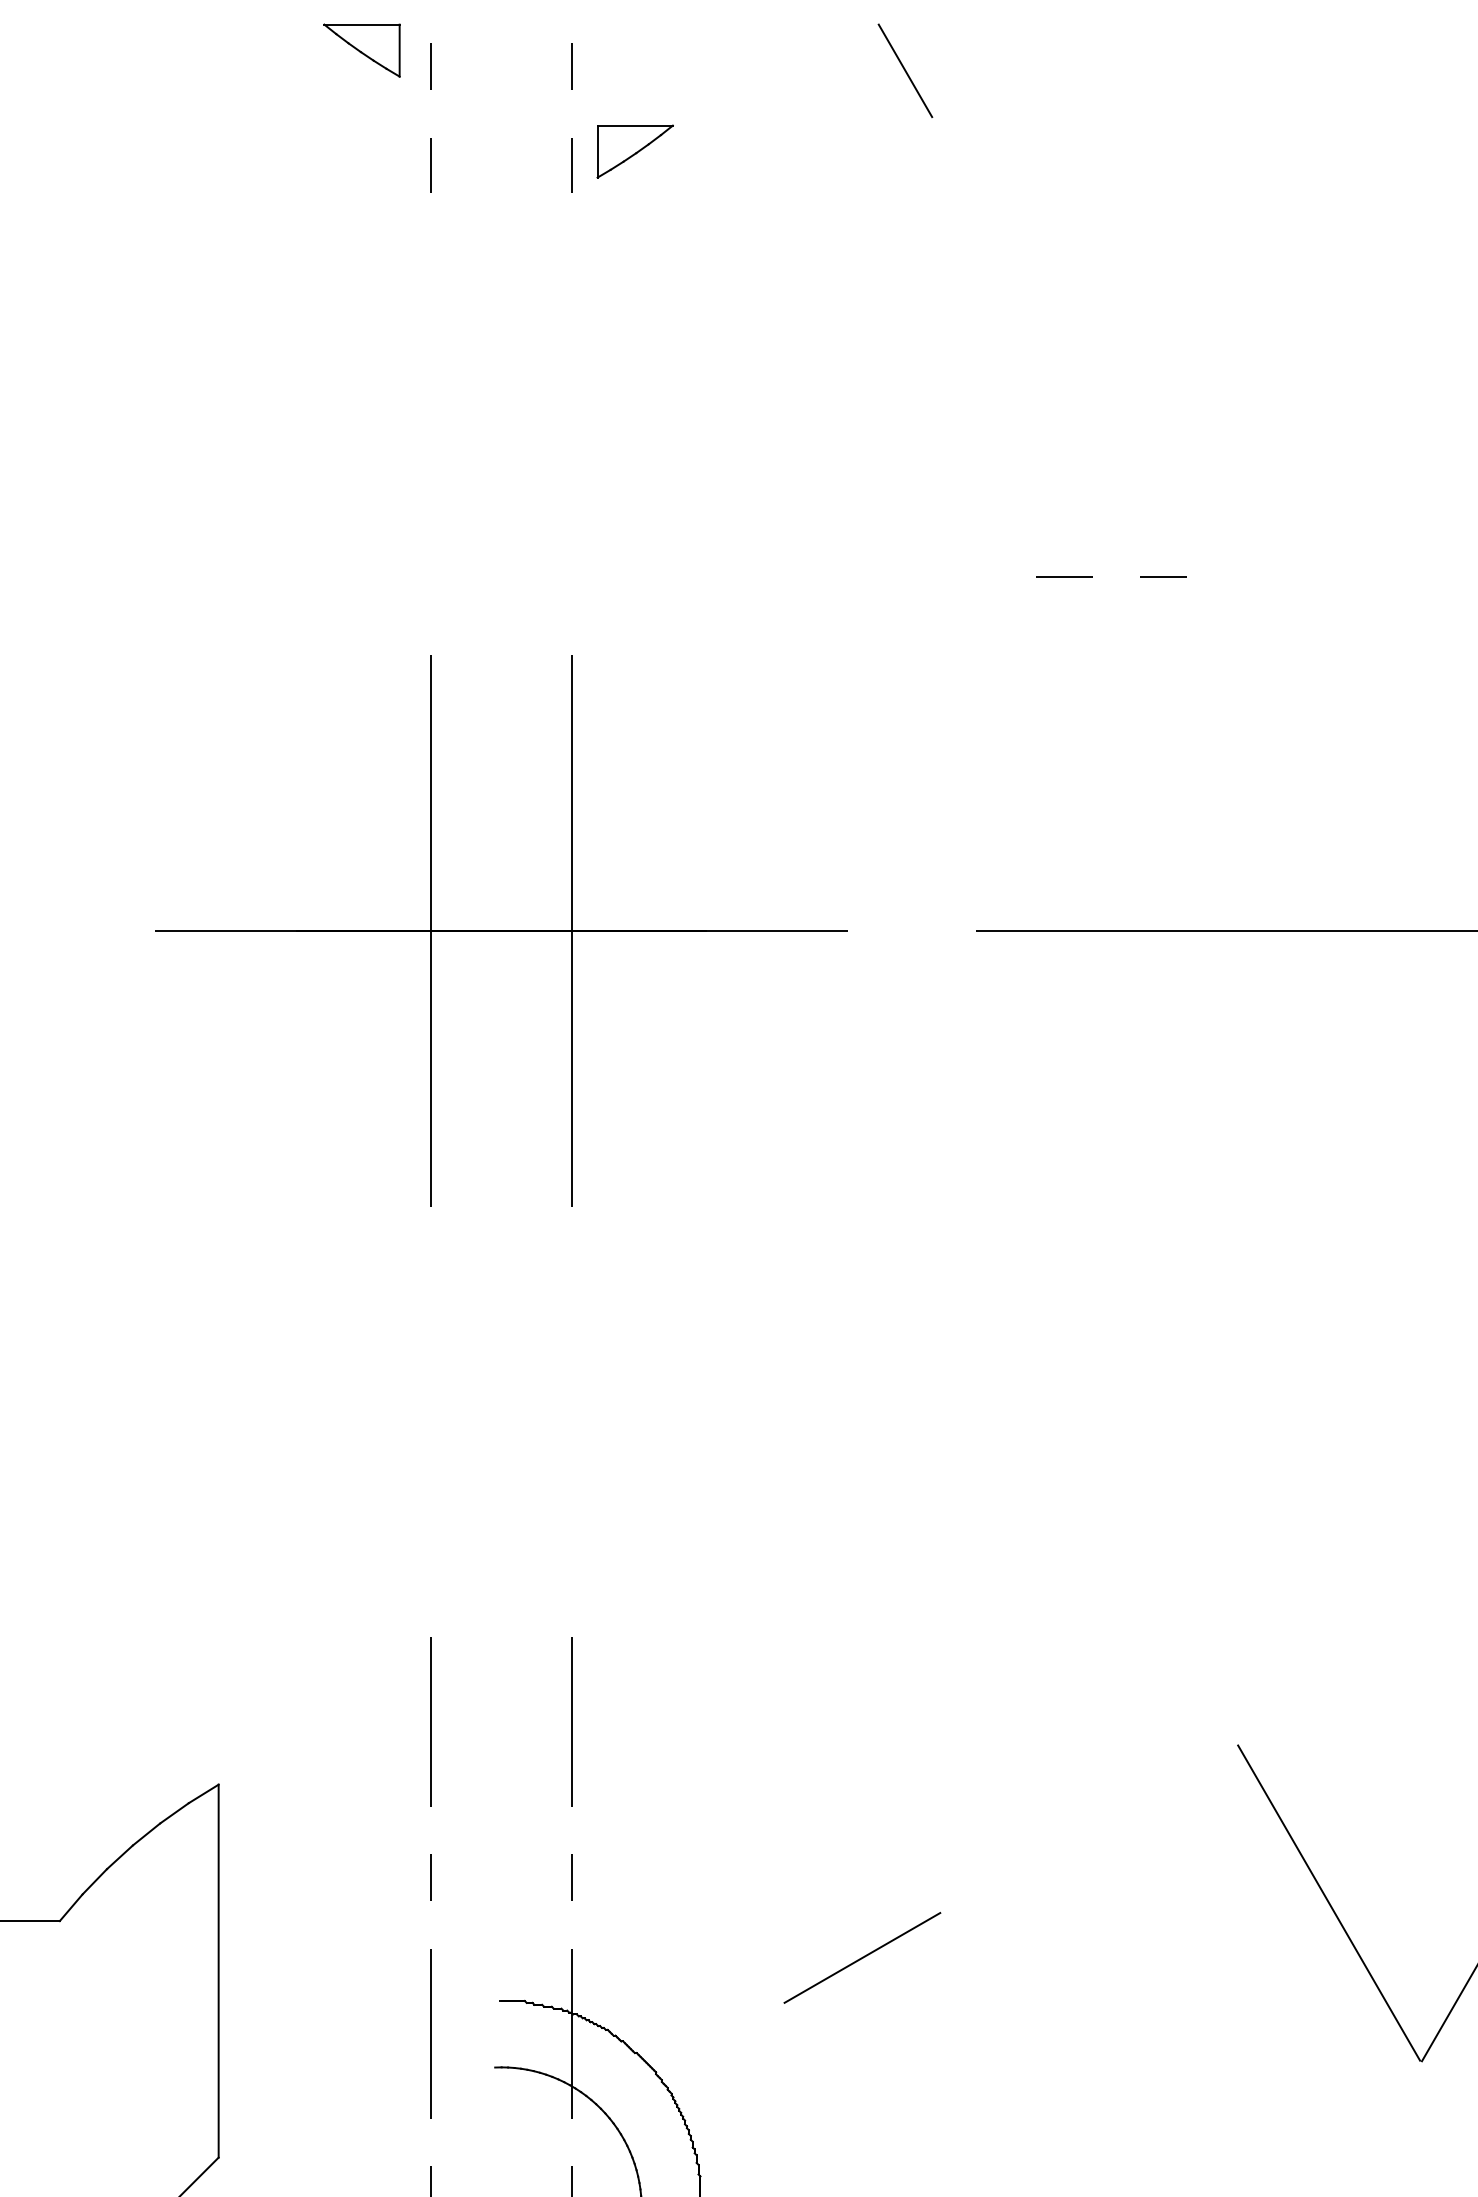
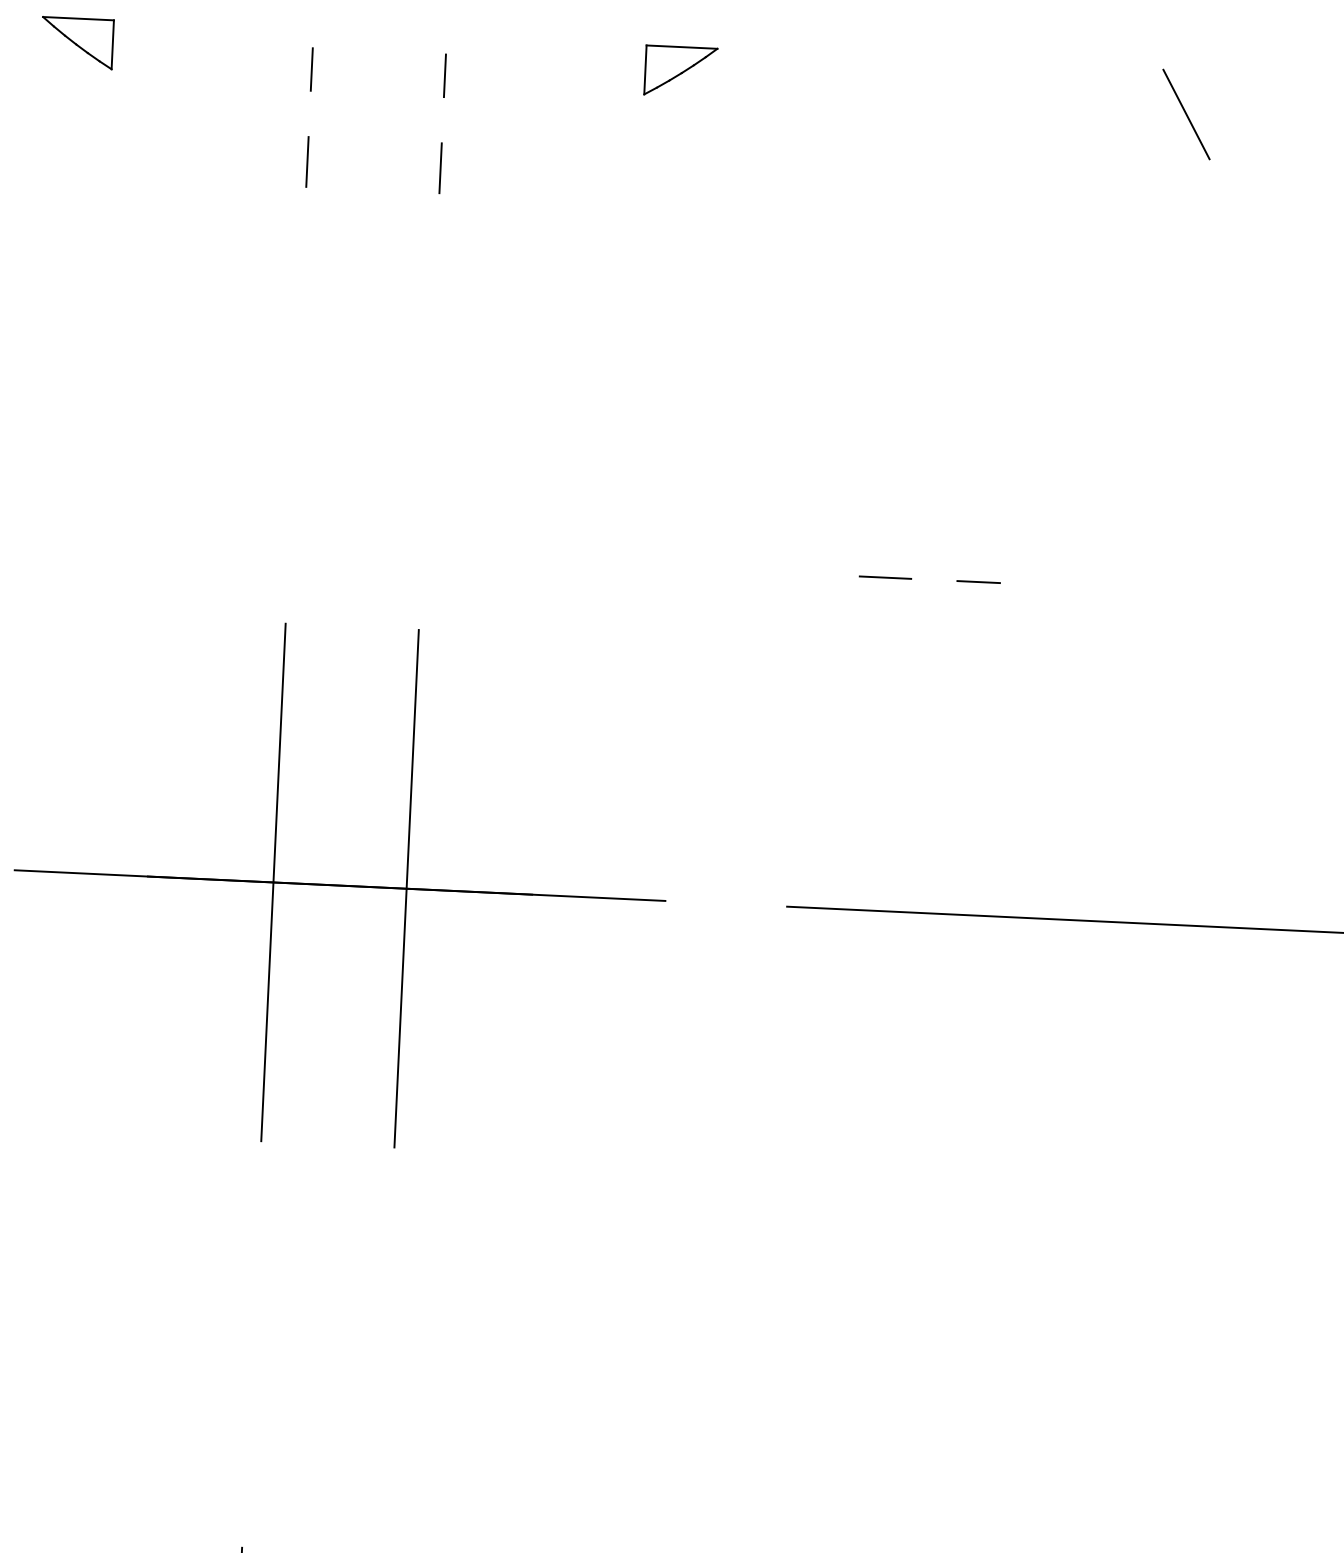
part: (361, 50) -> (76, 42), moved
line: (905, 70) -> (1186, 114), moved
part: (634, 151) -> (680, 71), moved

